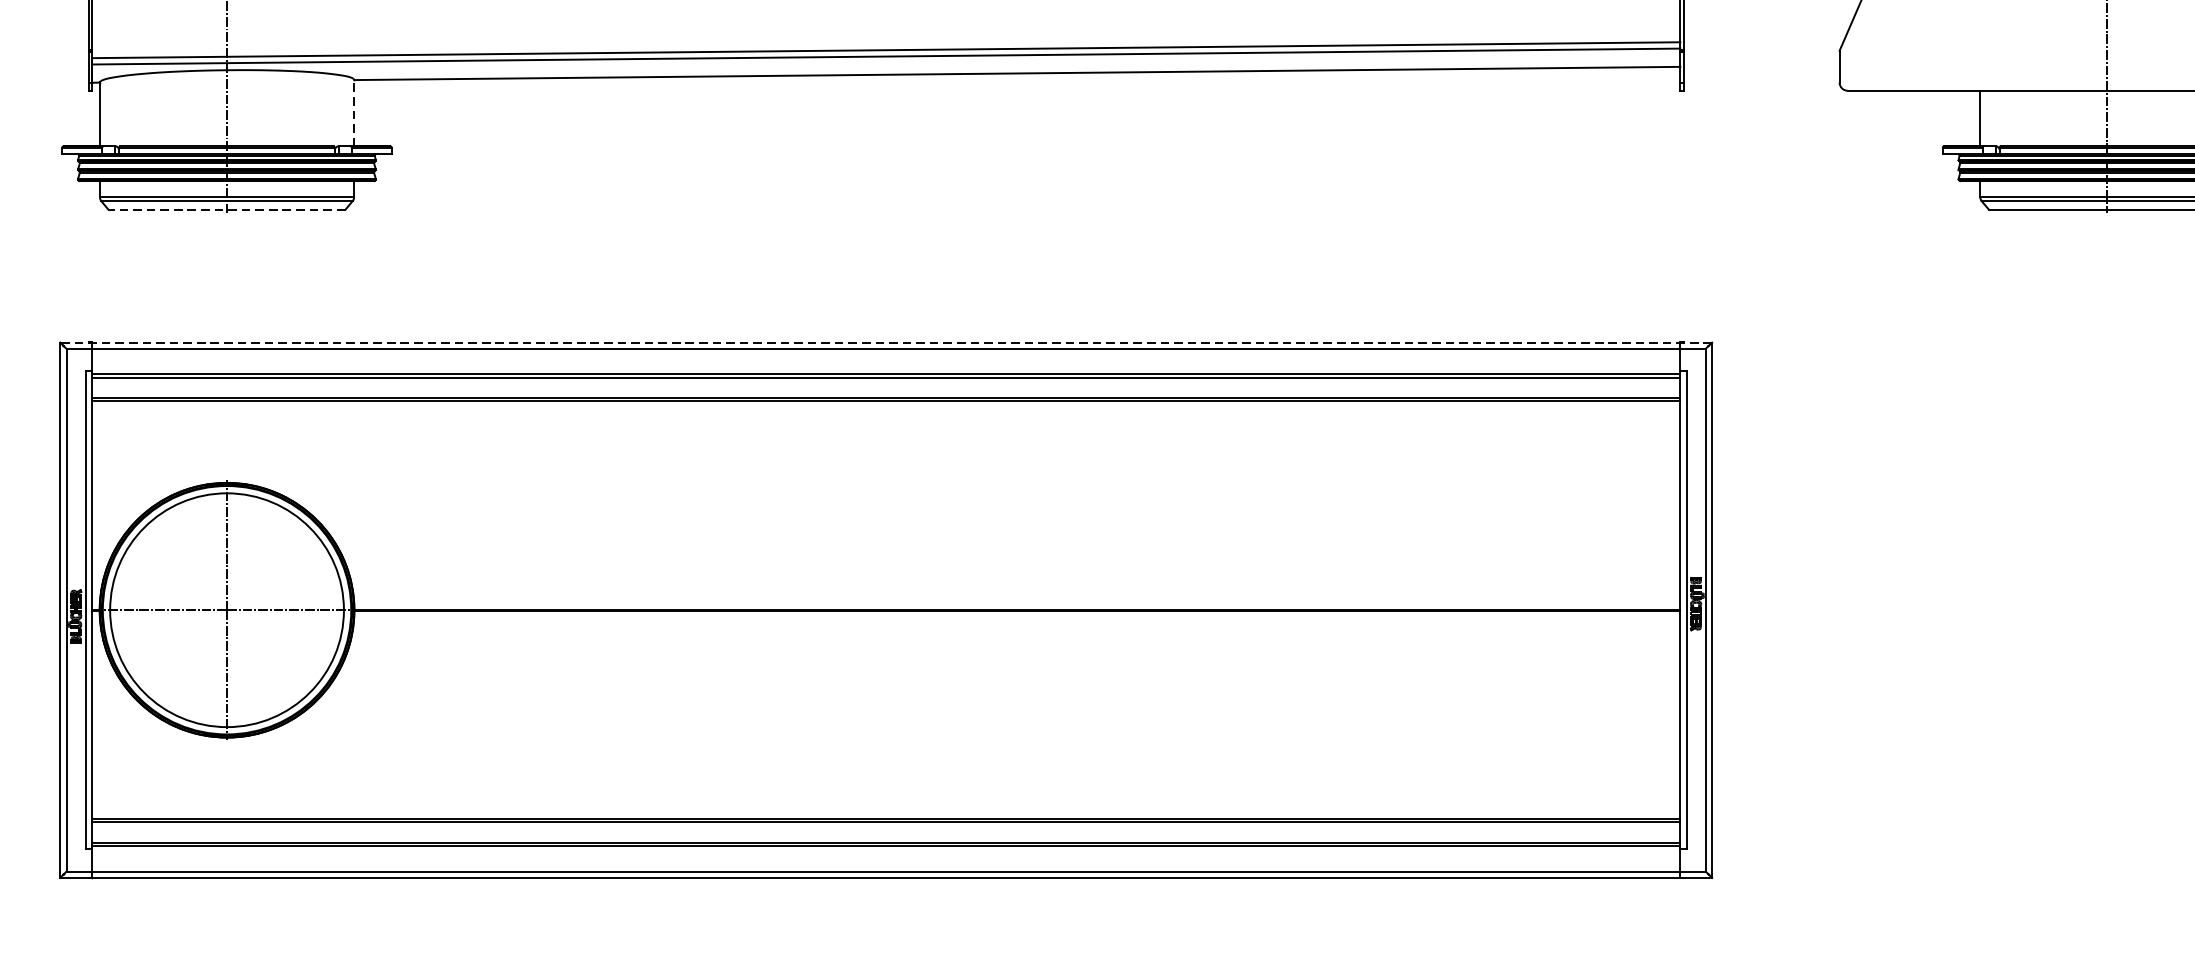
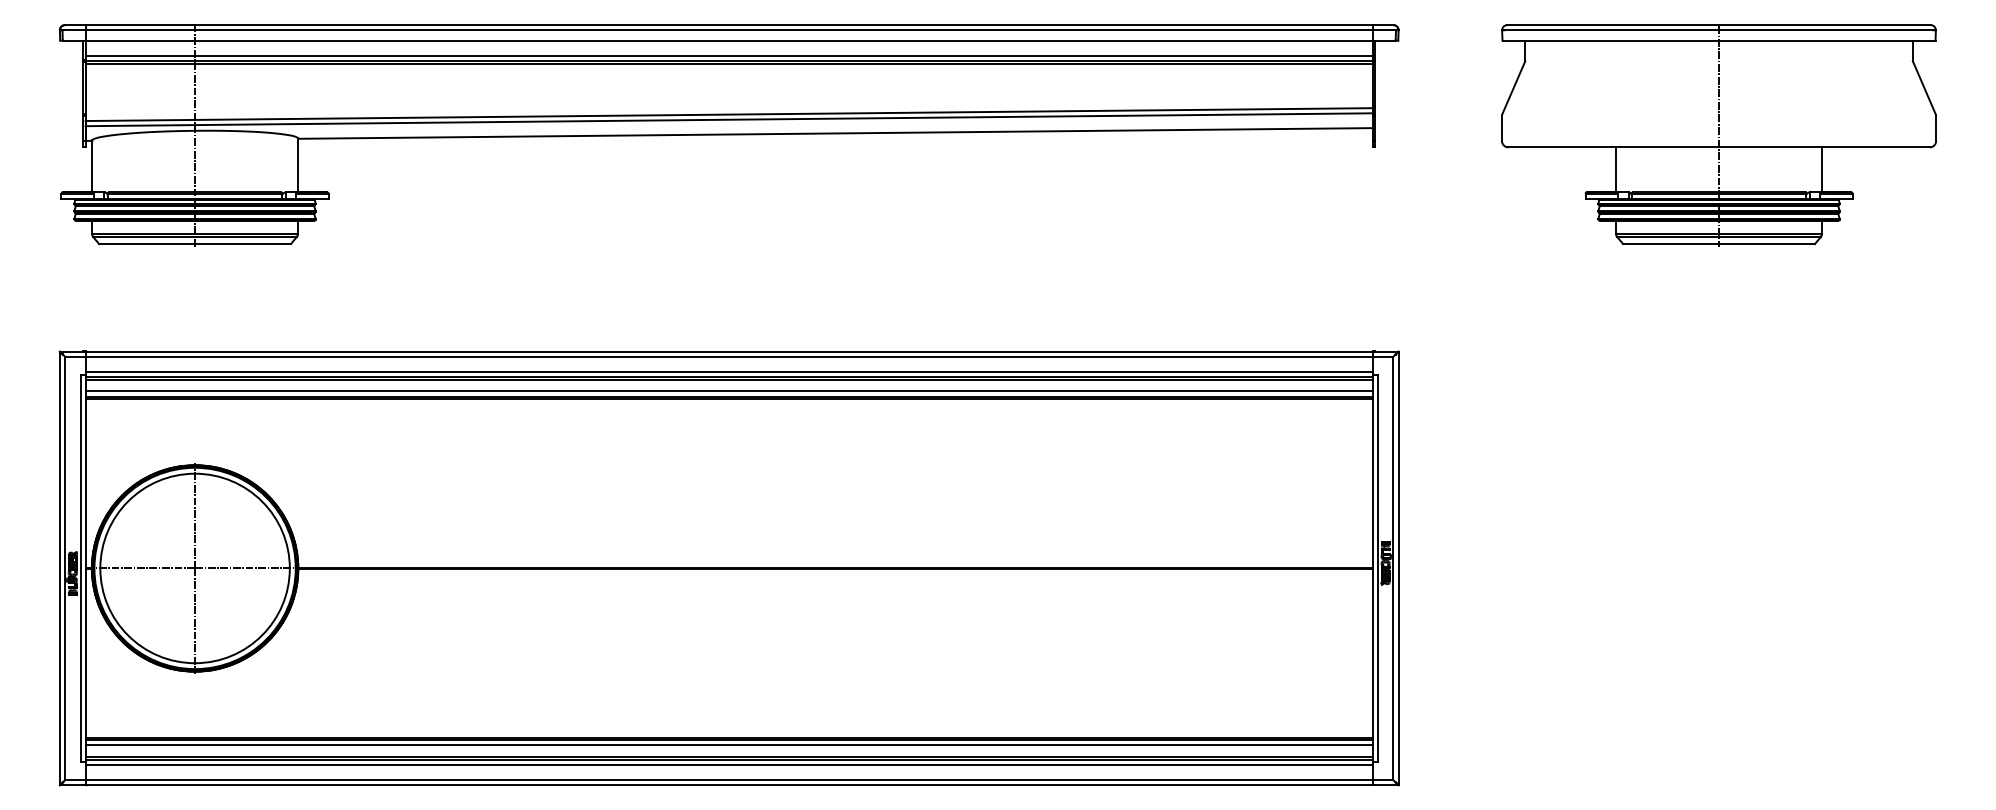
line: (354, 111) -> (298, 164), dashed -> solid
line: (227, 209) -> (195, 243), dashed -> solid
line: (885, 342) -> (728, 351), dashed -> solid
line: (885, 368) -> (728, 372), added
line: (885, 391) -> (728, 391), added
line: (885, 828) -> (728, 745), added
line: (885, 852) -> (728, 764), added

